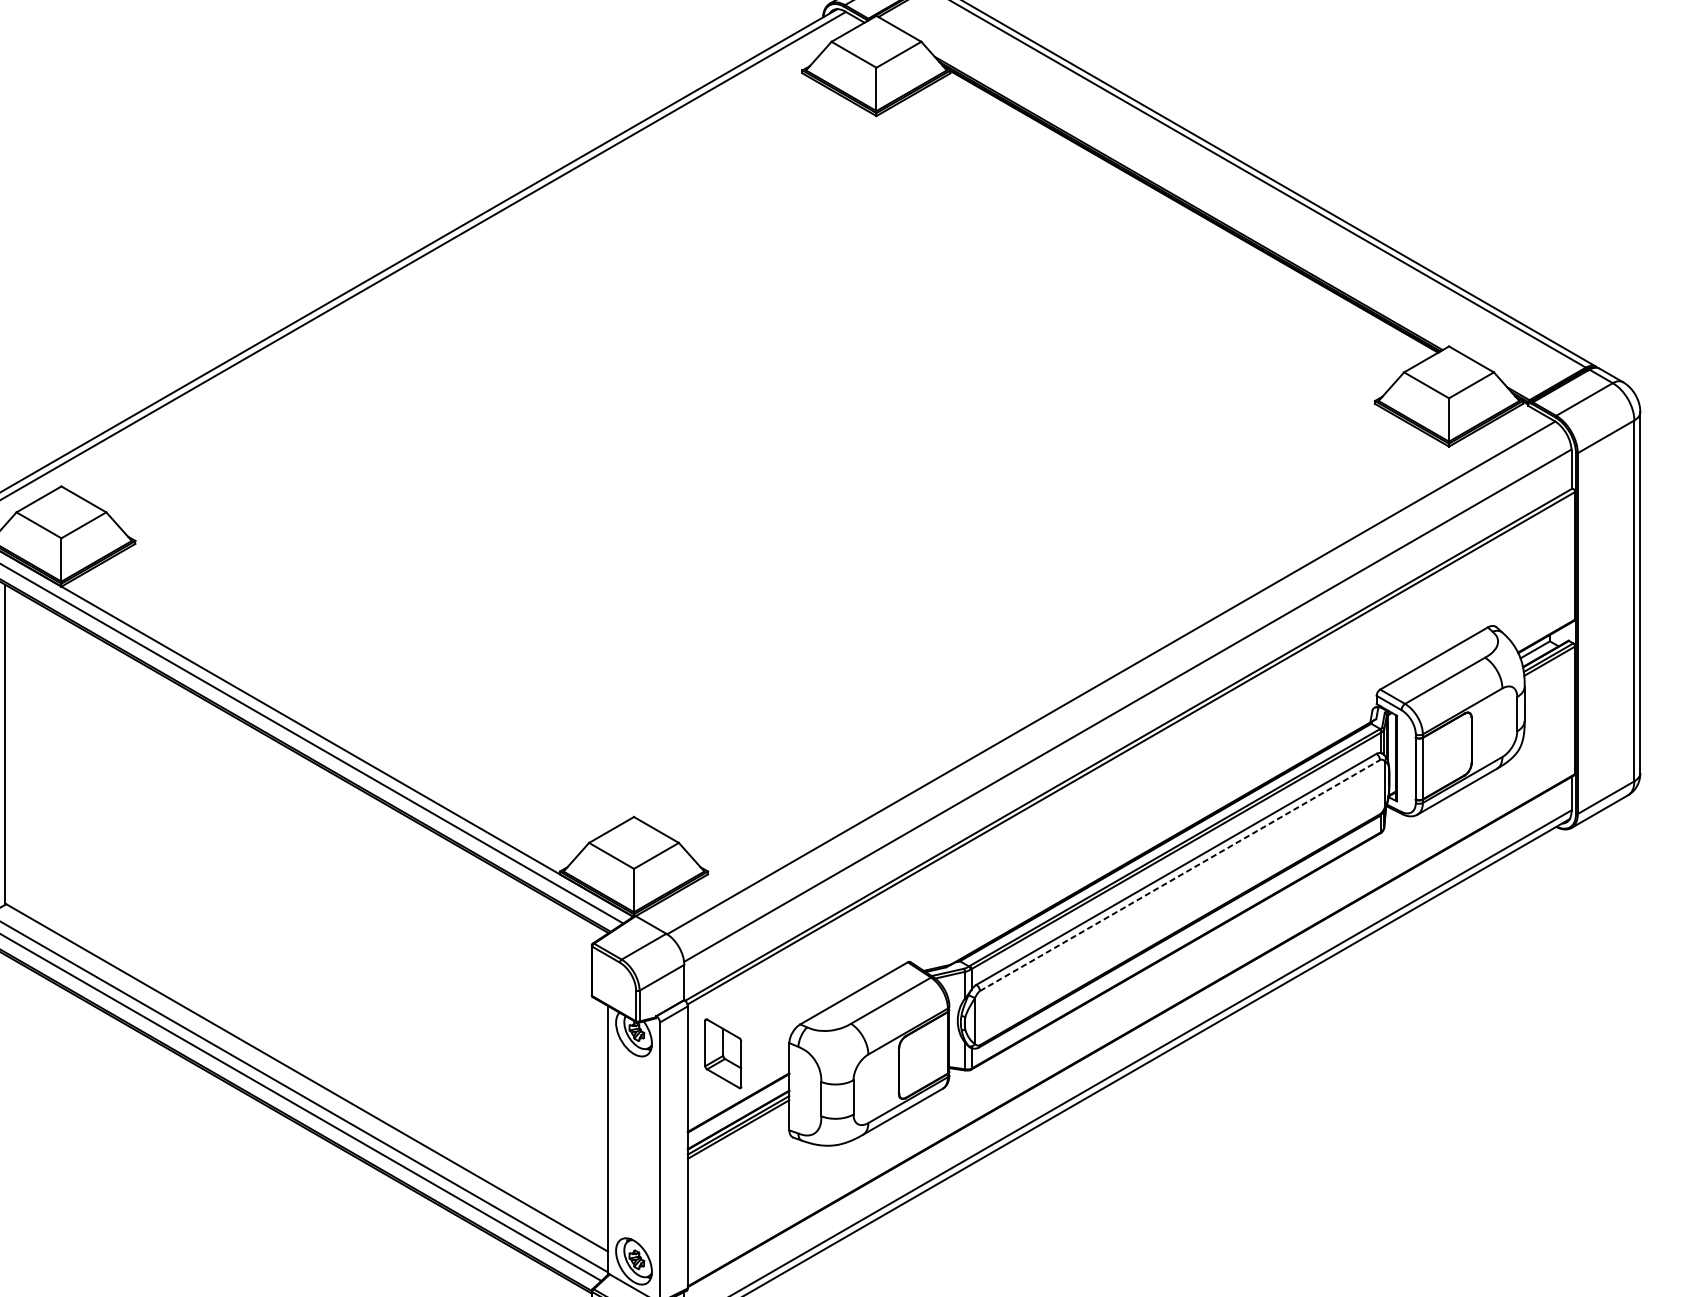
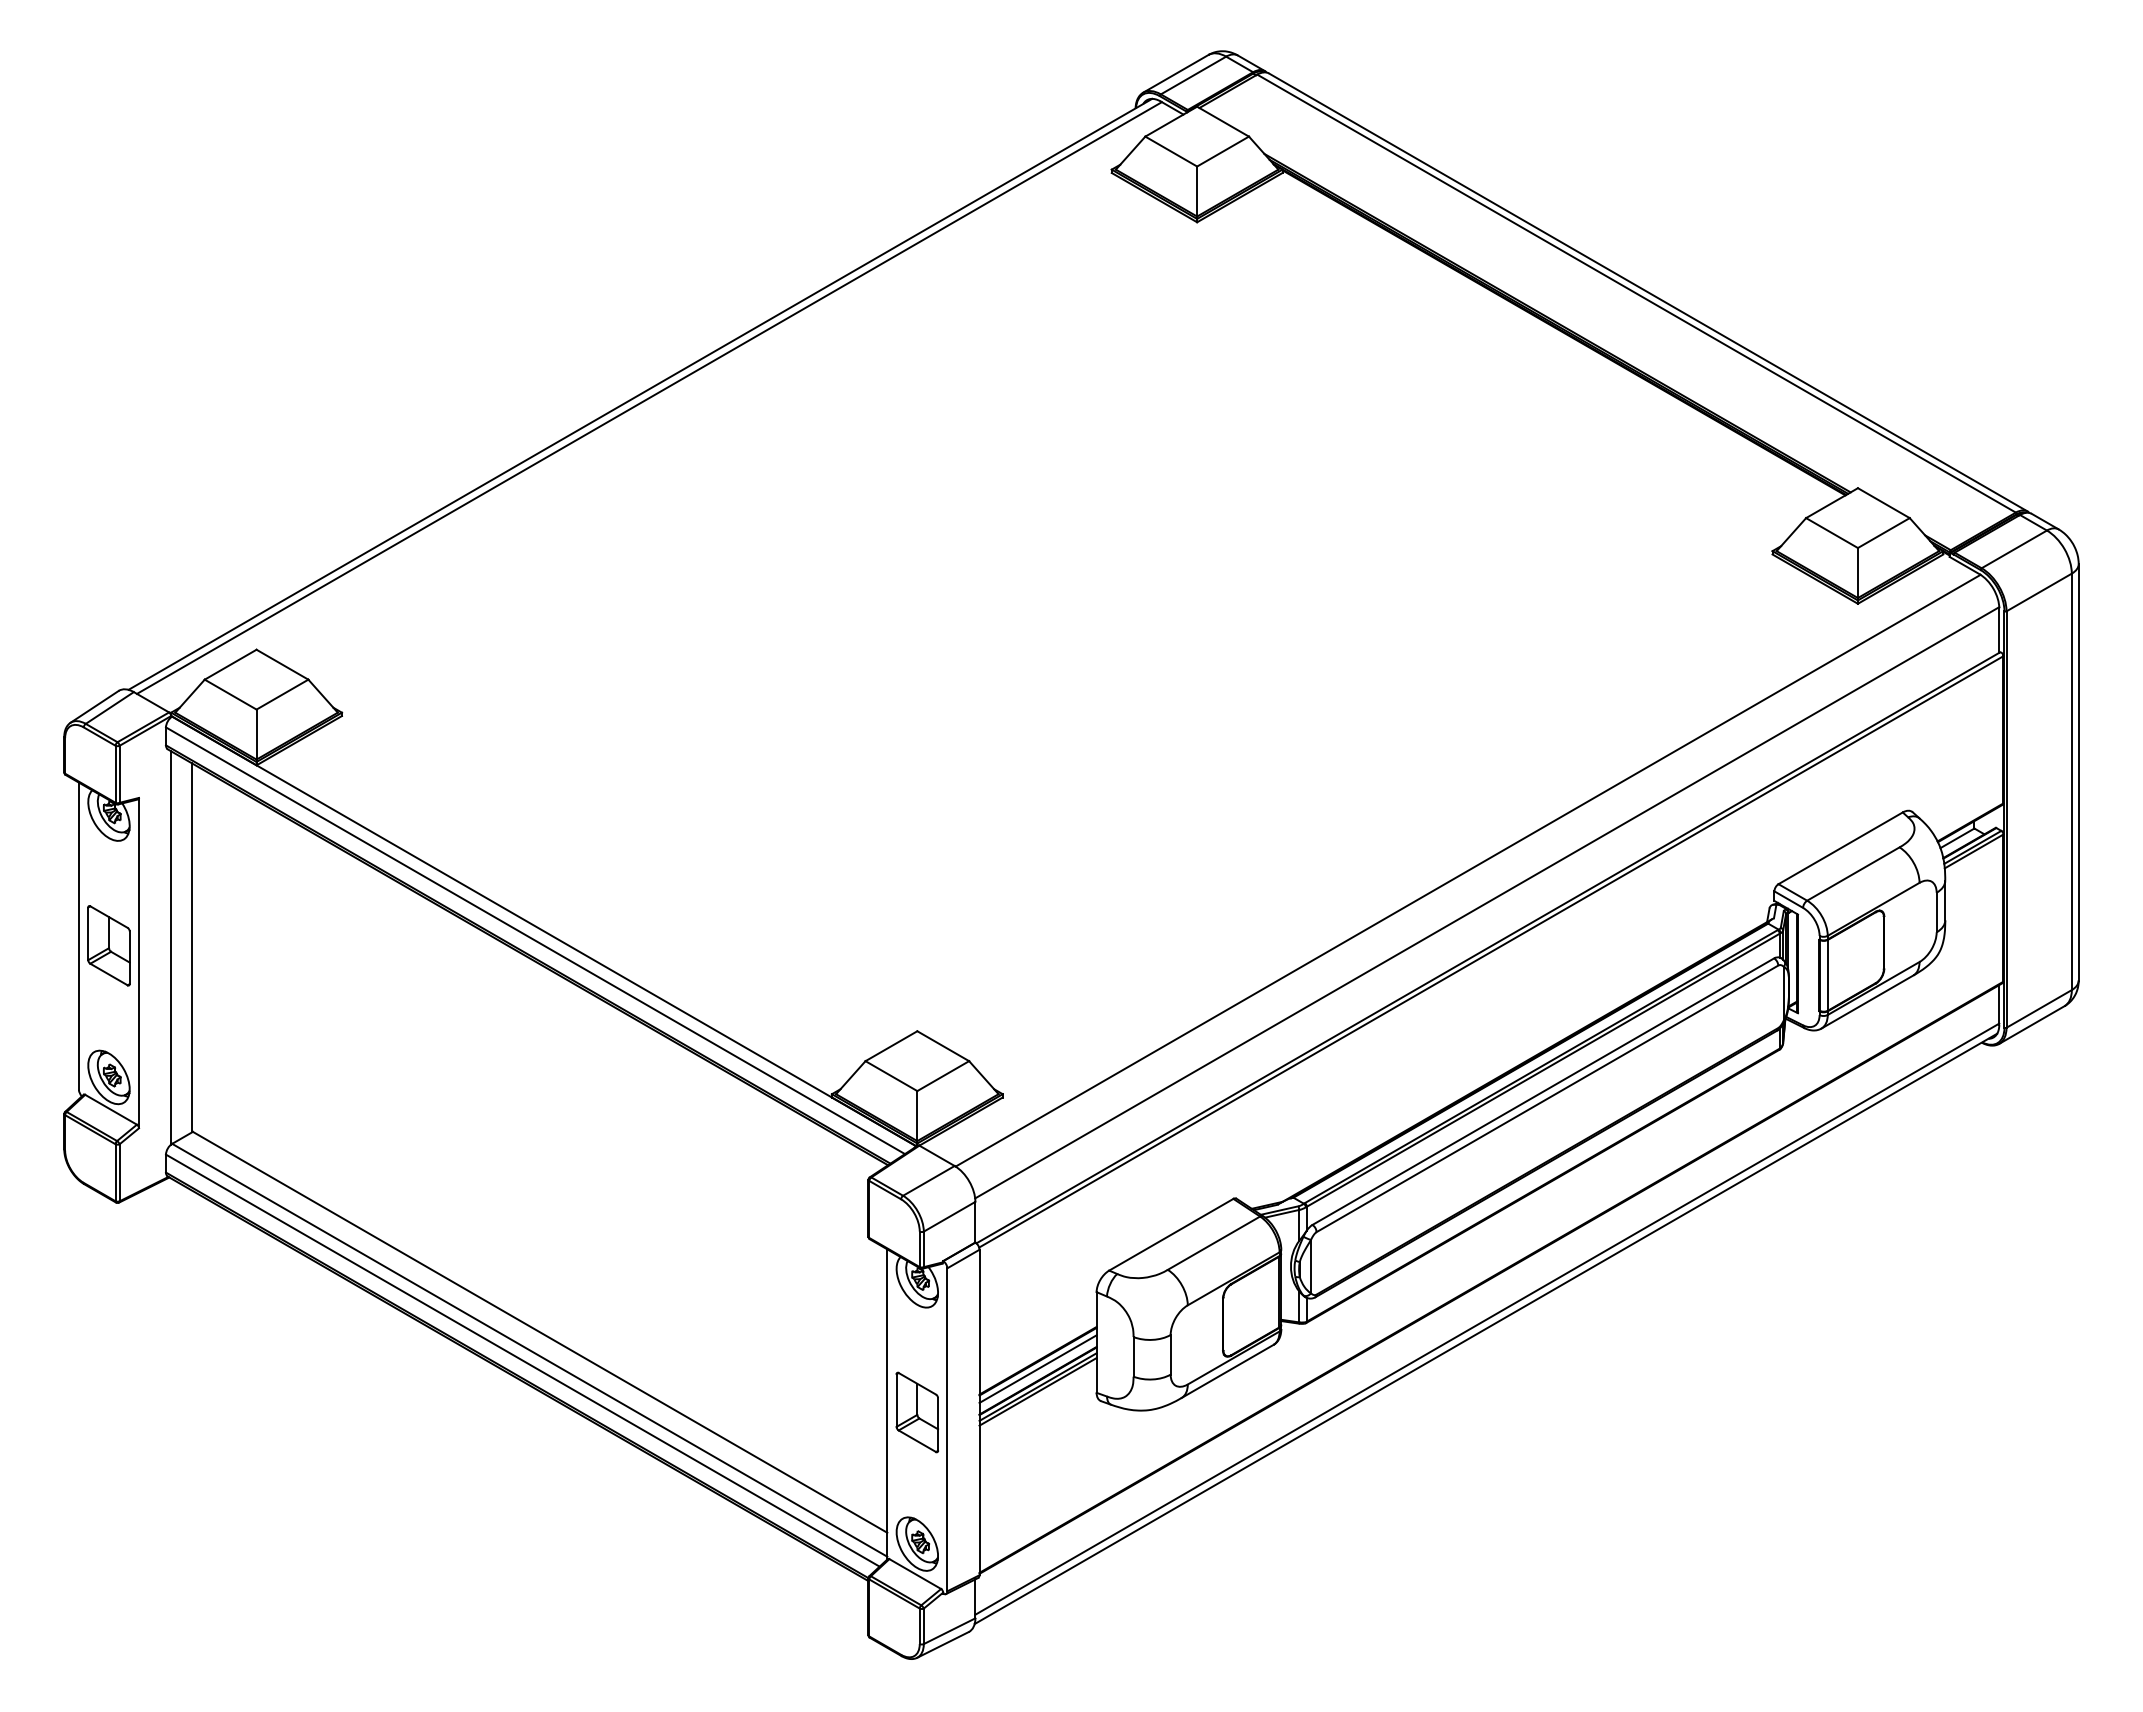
line: (1180, 875) -> (1547, 1098), dashed -> solid
part: (722, 1053) -> (916, 1412), moved
line: (738, 1109) -> (1037, 1368), added

